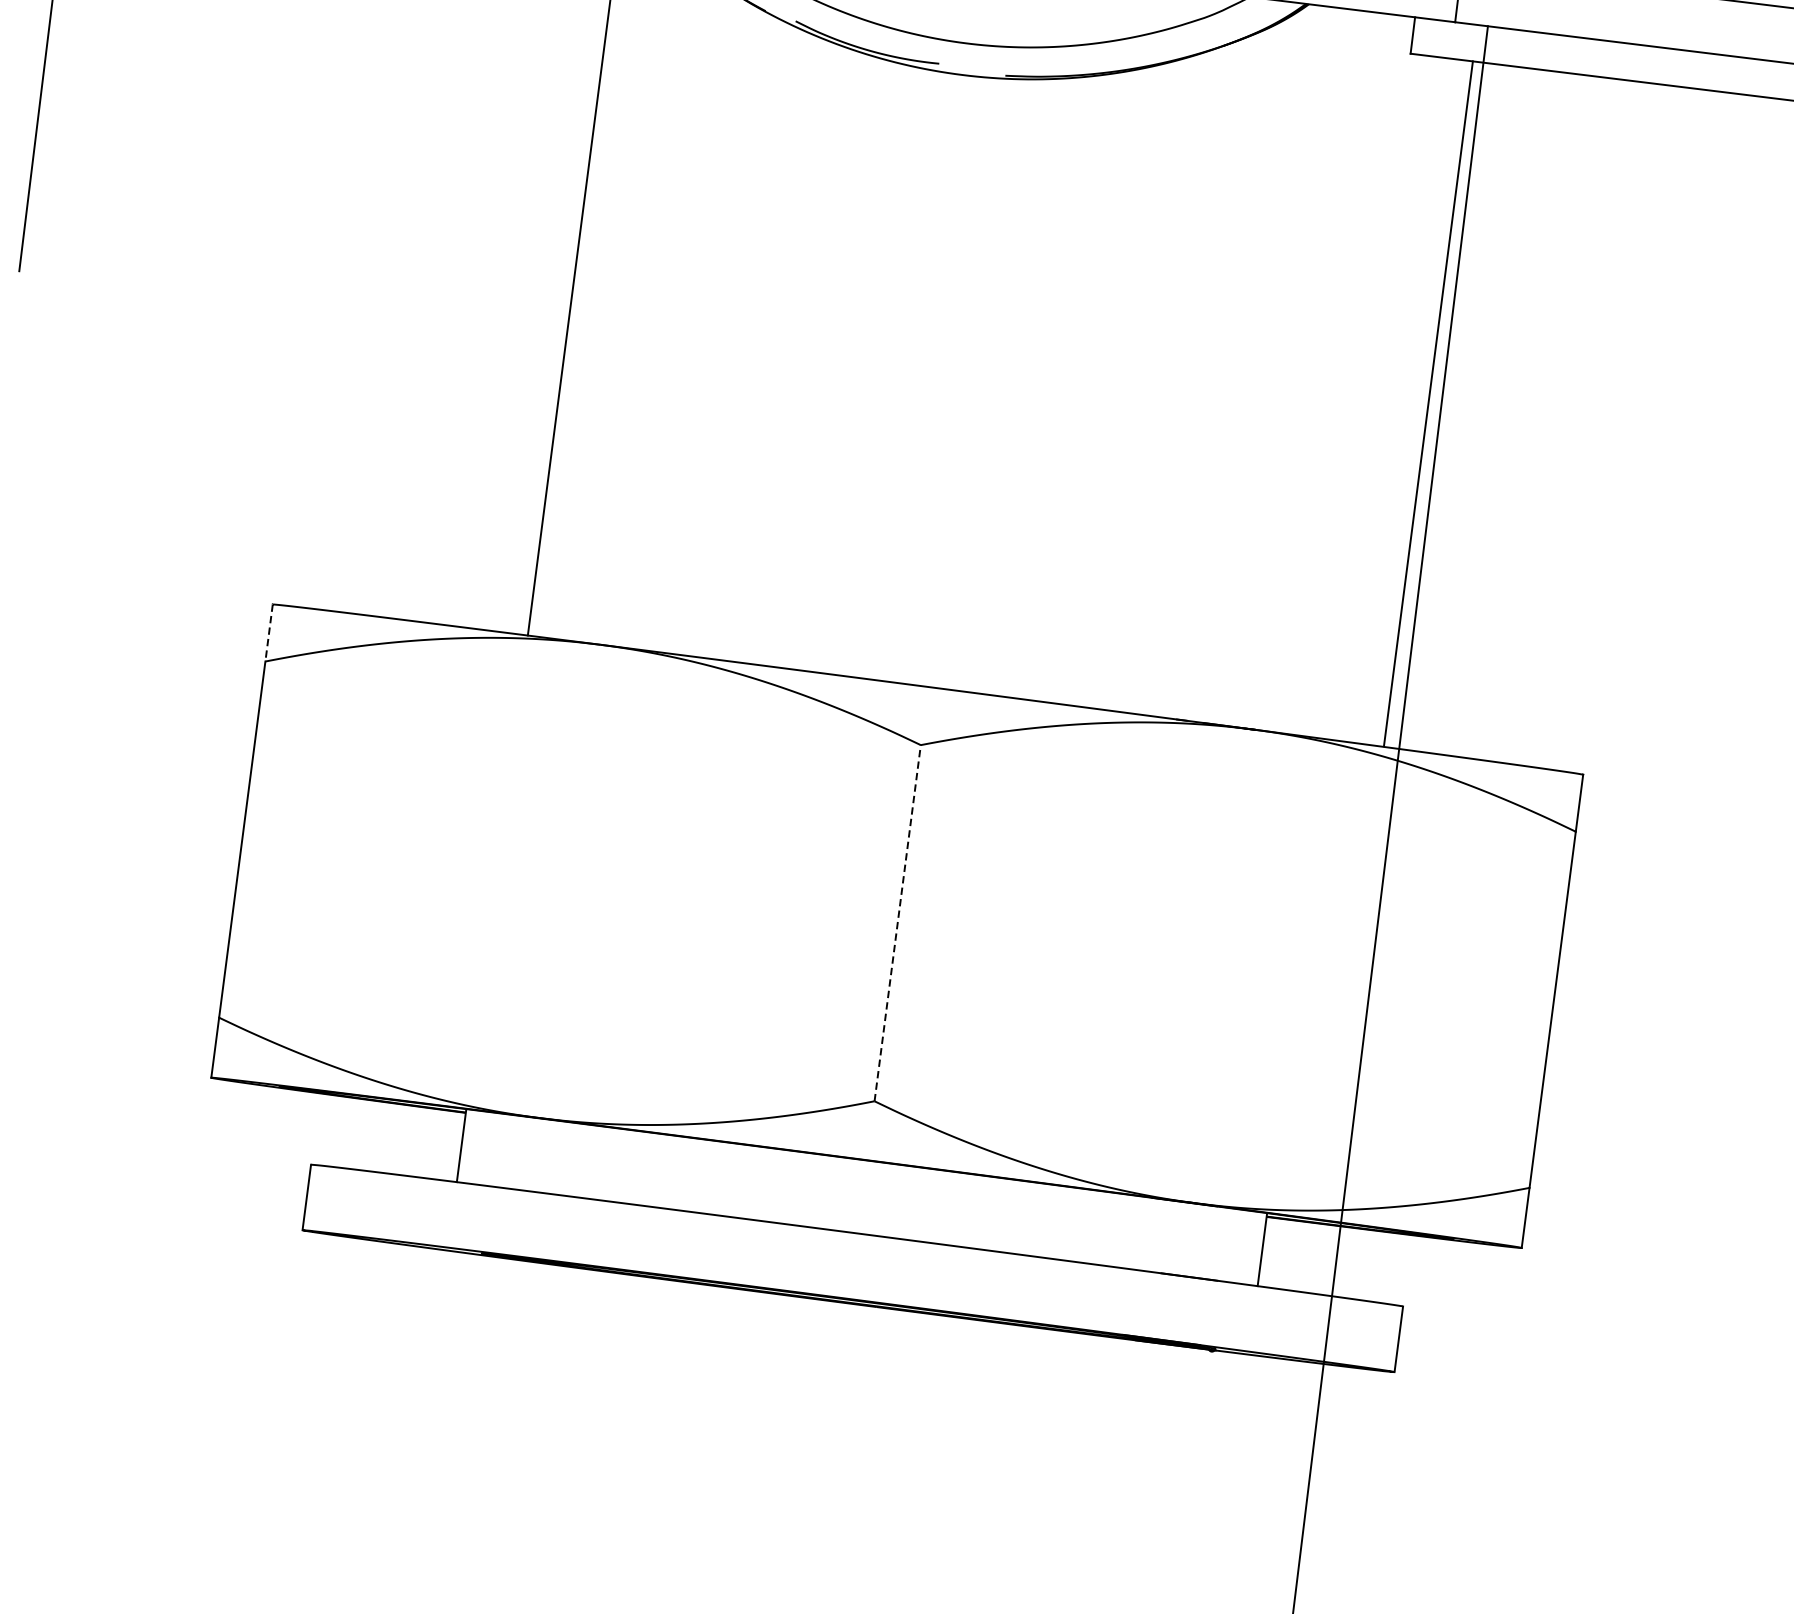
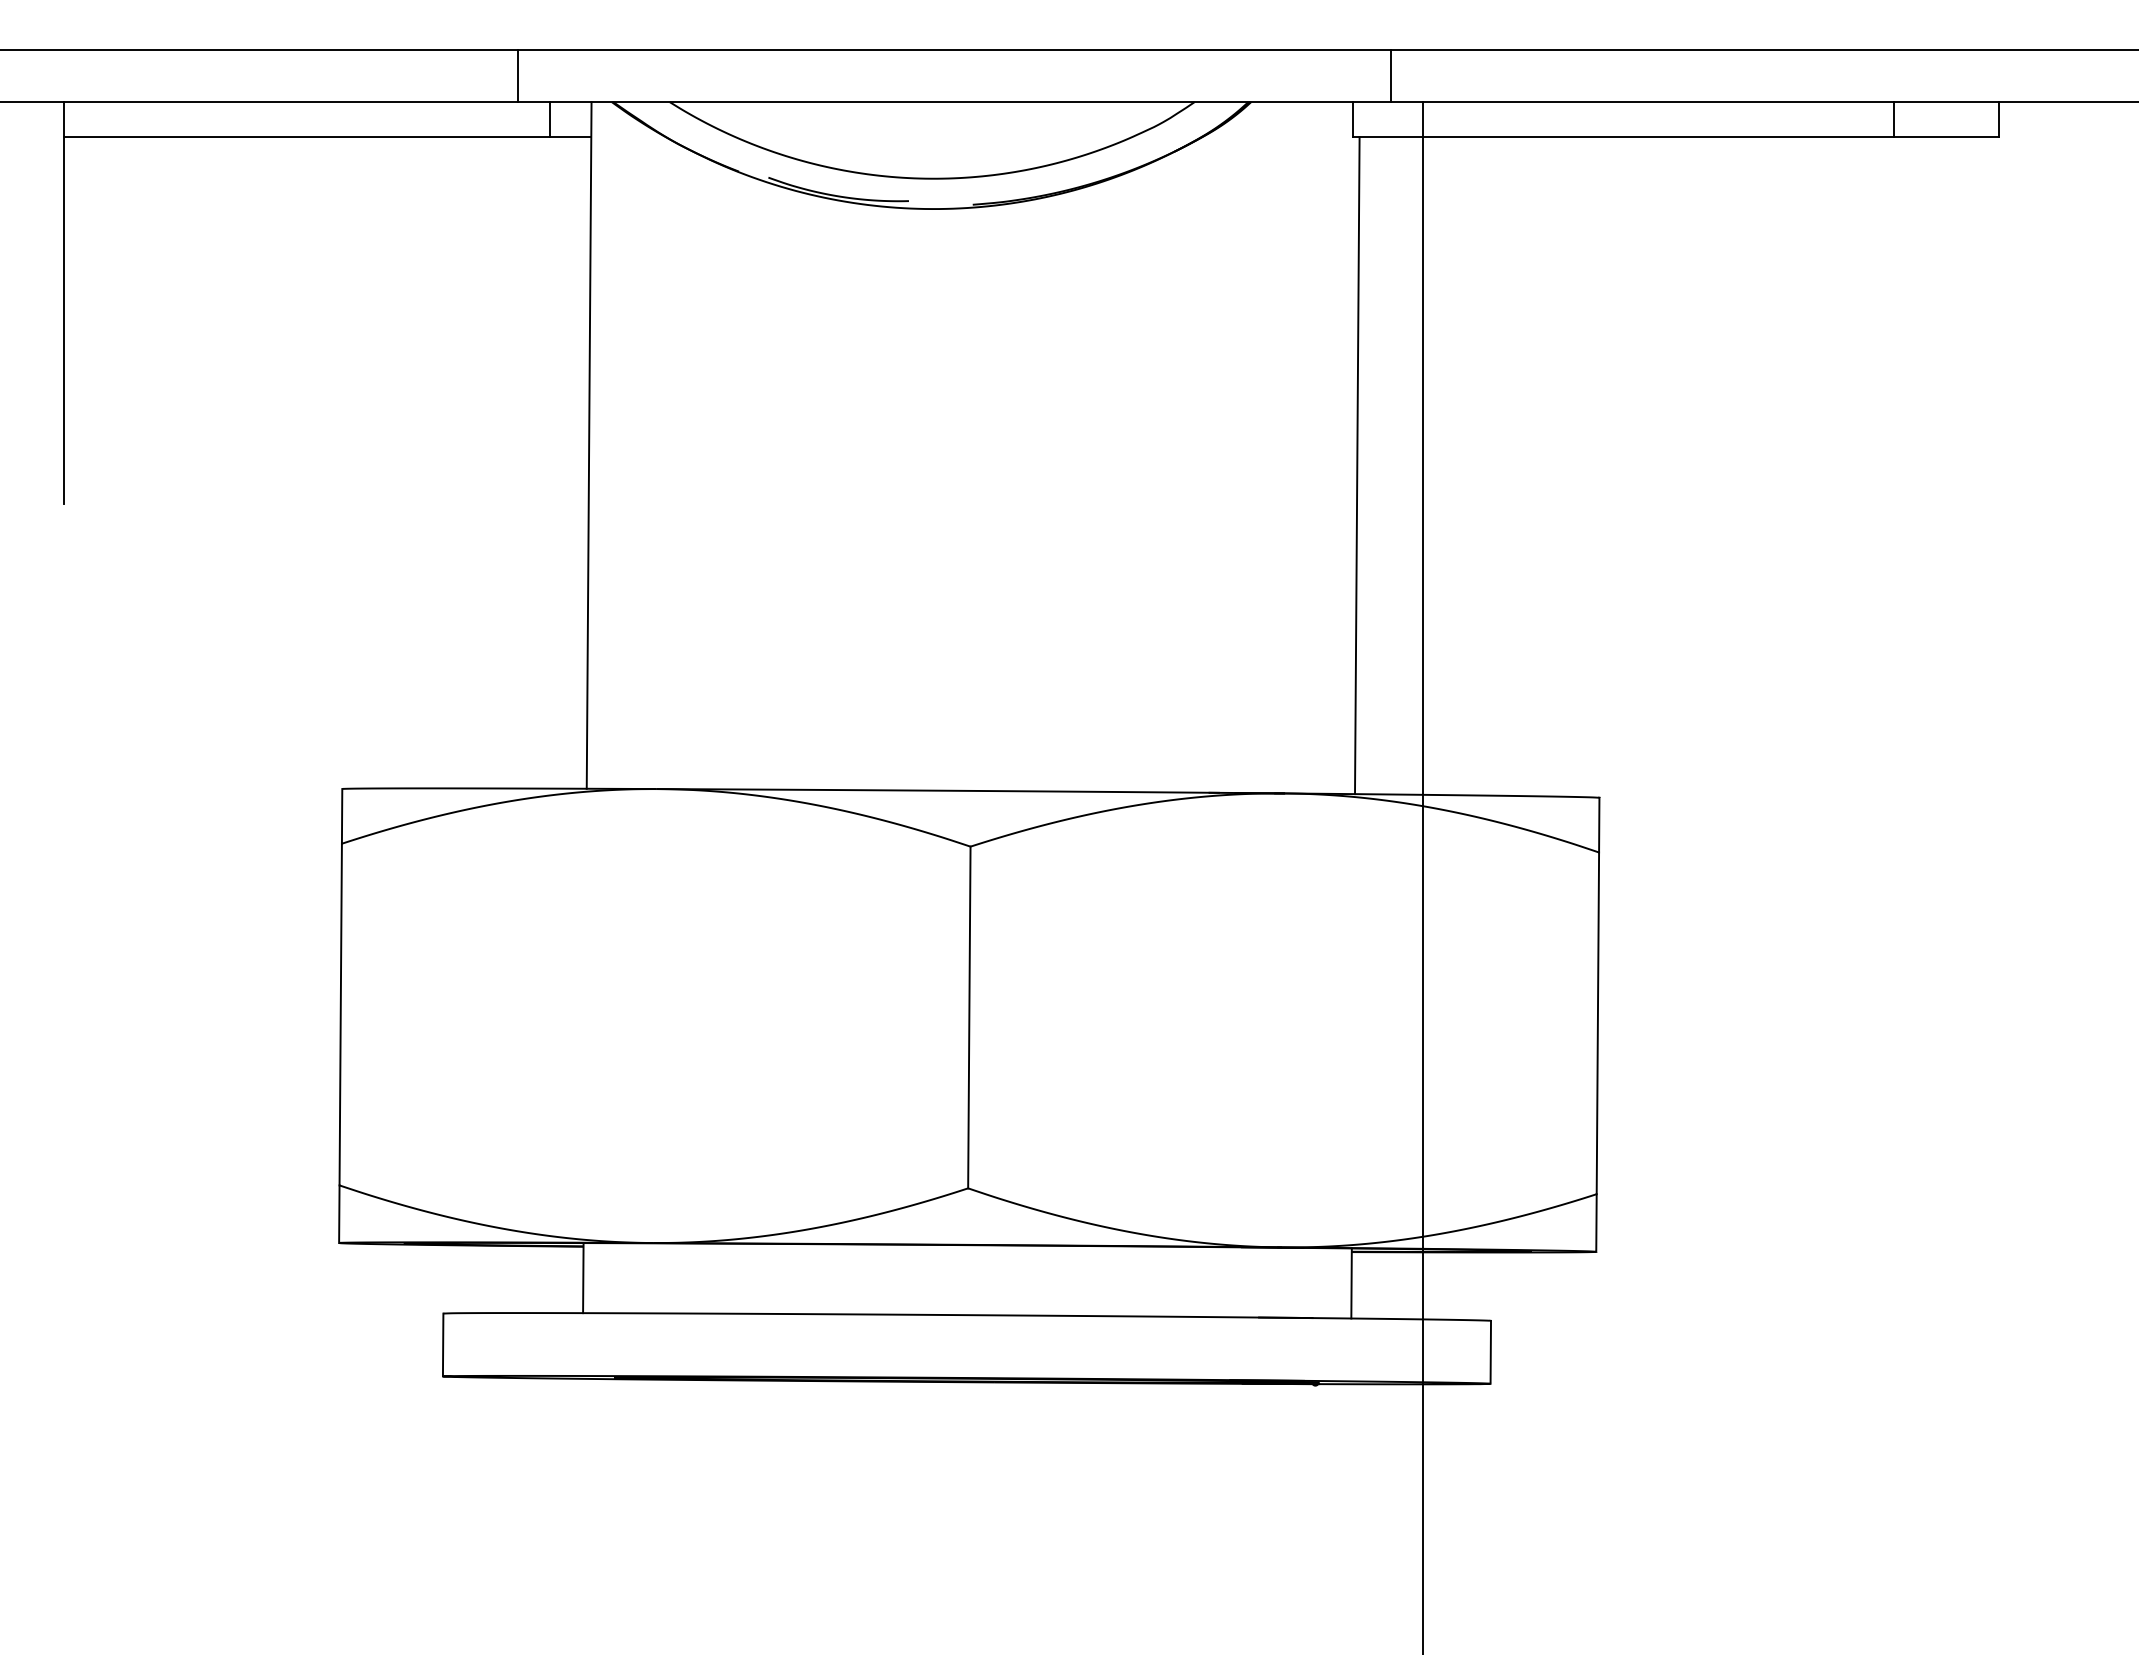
line: (1428, 403) -> (1357, 465), moved
line: (269, 633) -> (342, 816), dashed -> solid
line: (897, 923) -> (969, 1017), dashed -> solid

